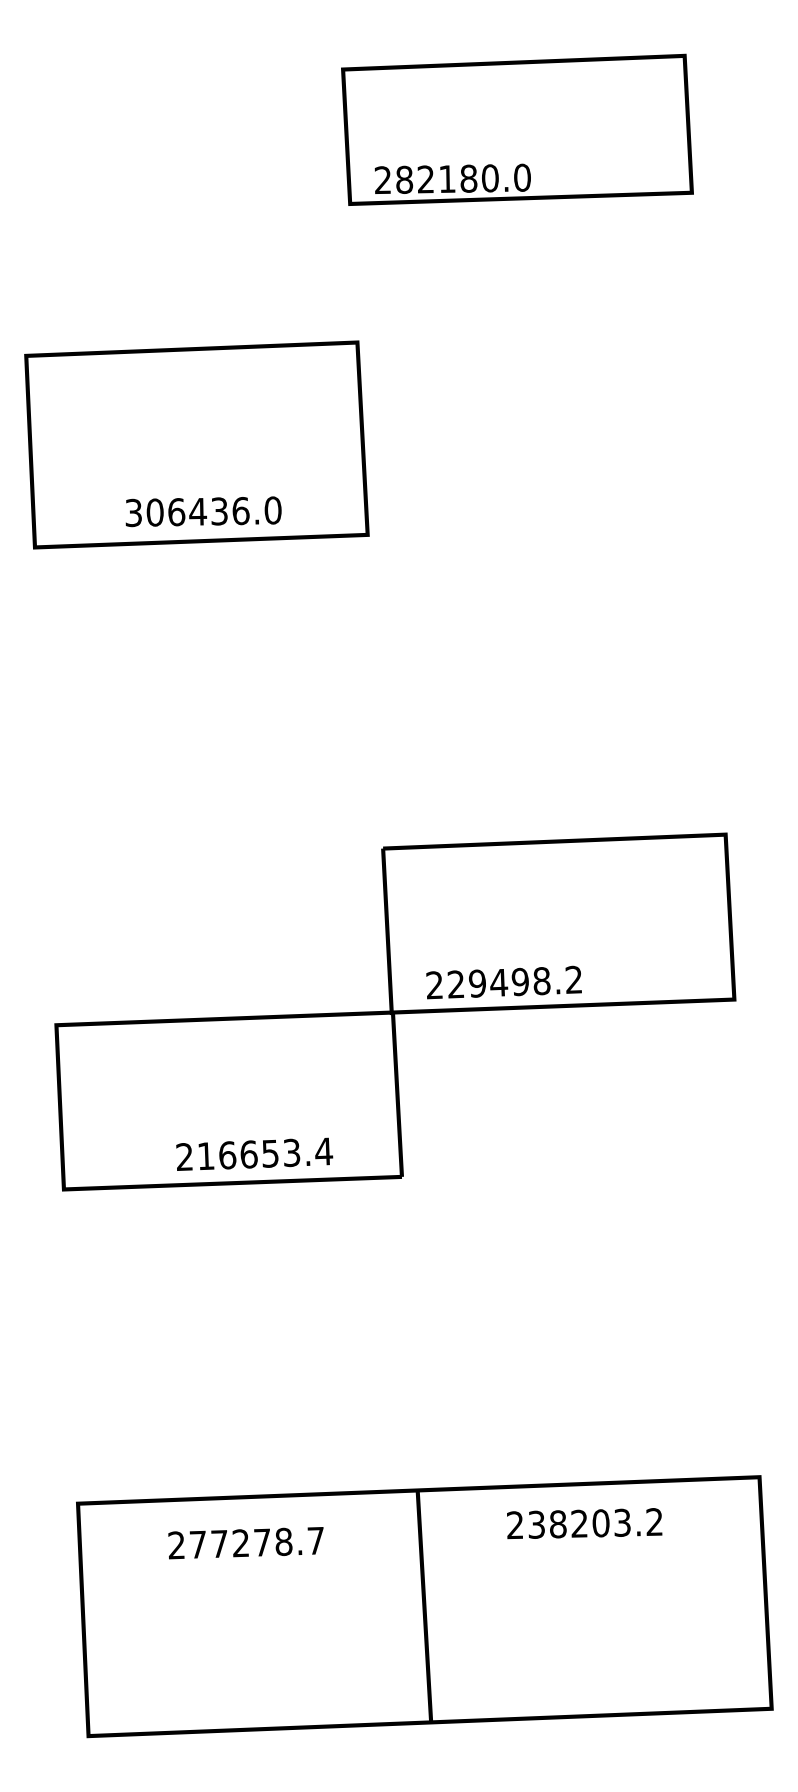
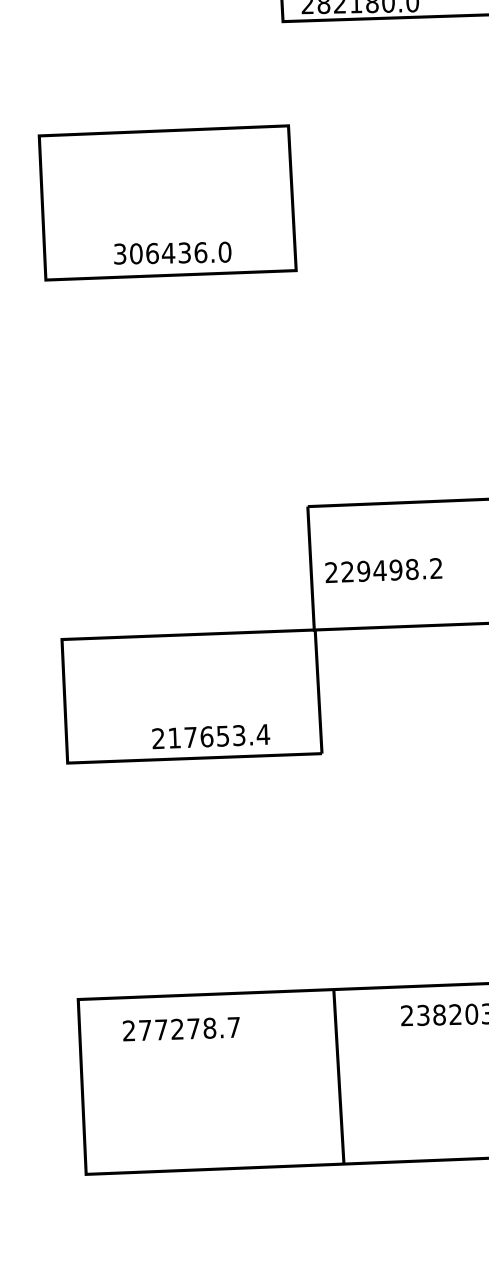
text: (503, 982) -> (383, 570), moved
text: (227, 1155) -> (190, 737), 216653.4 -> 217653.4
text: (245, 1543) -> (180, 1029), moved

